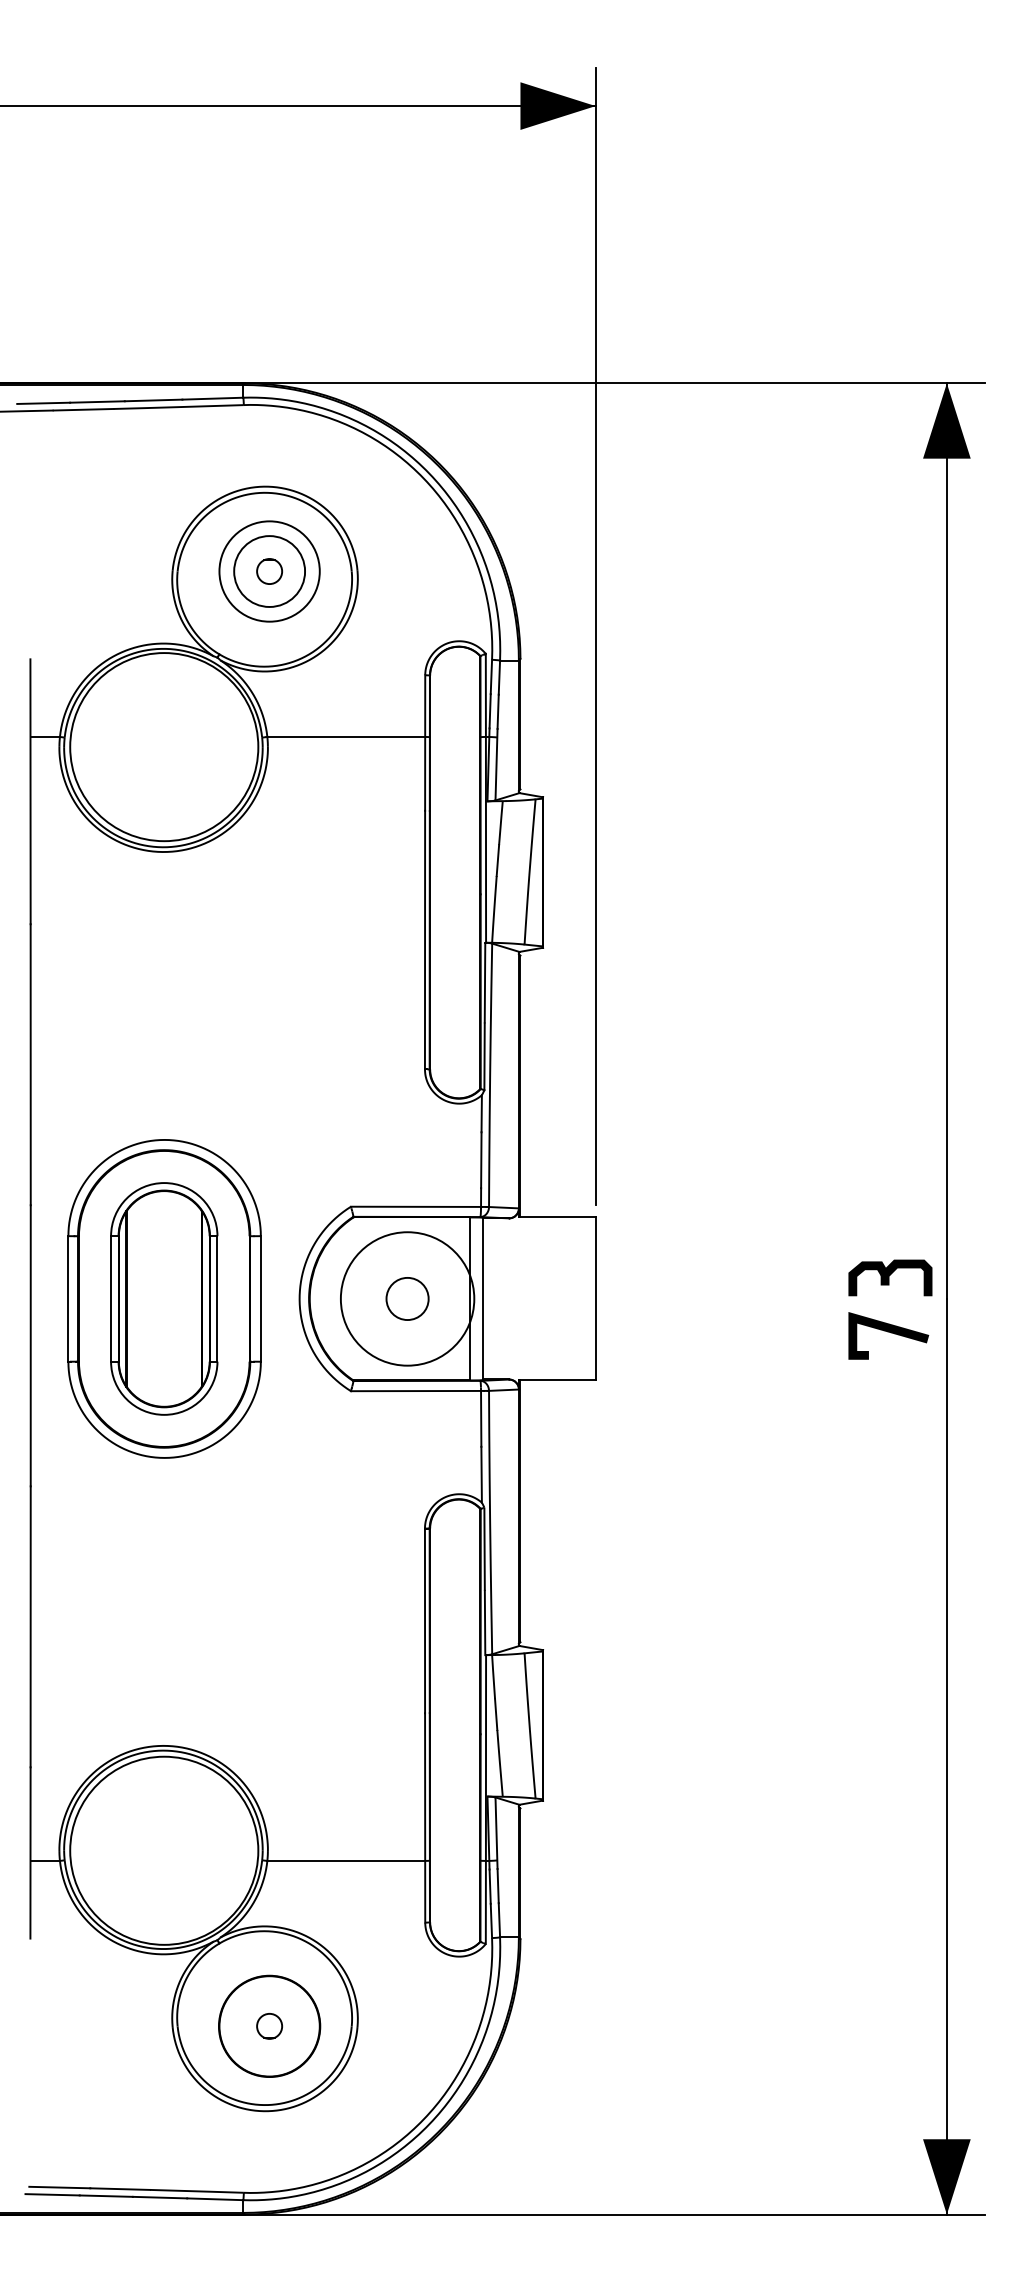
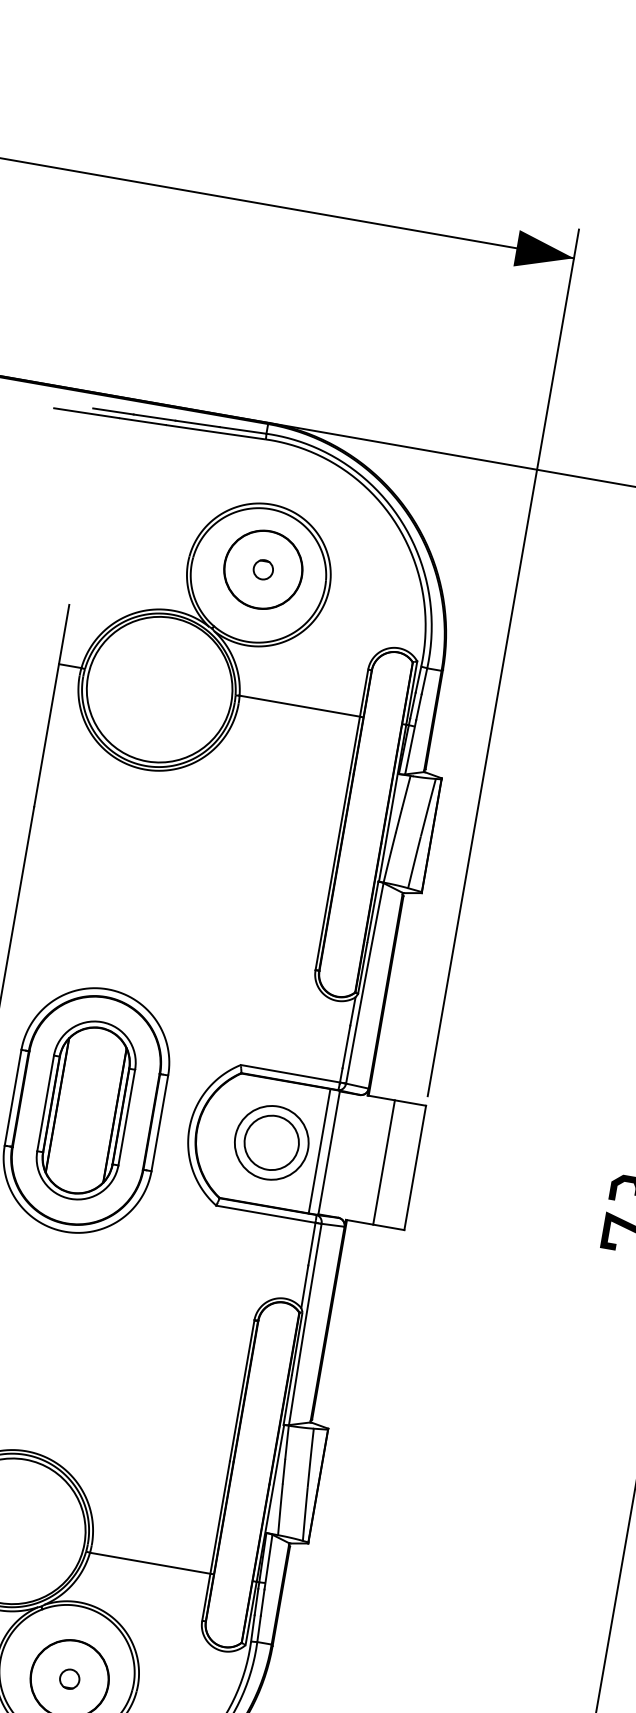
circle: (269, 571) -> (263, 569), size x1.43
circle: (407, 1298) -> (271, 1142), size x0.71
circle: (407, 1298) -> (271, 1142), size x1.67
line: (554, 1298) -> (383, 1162), added

